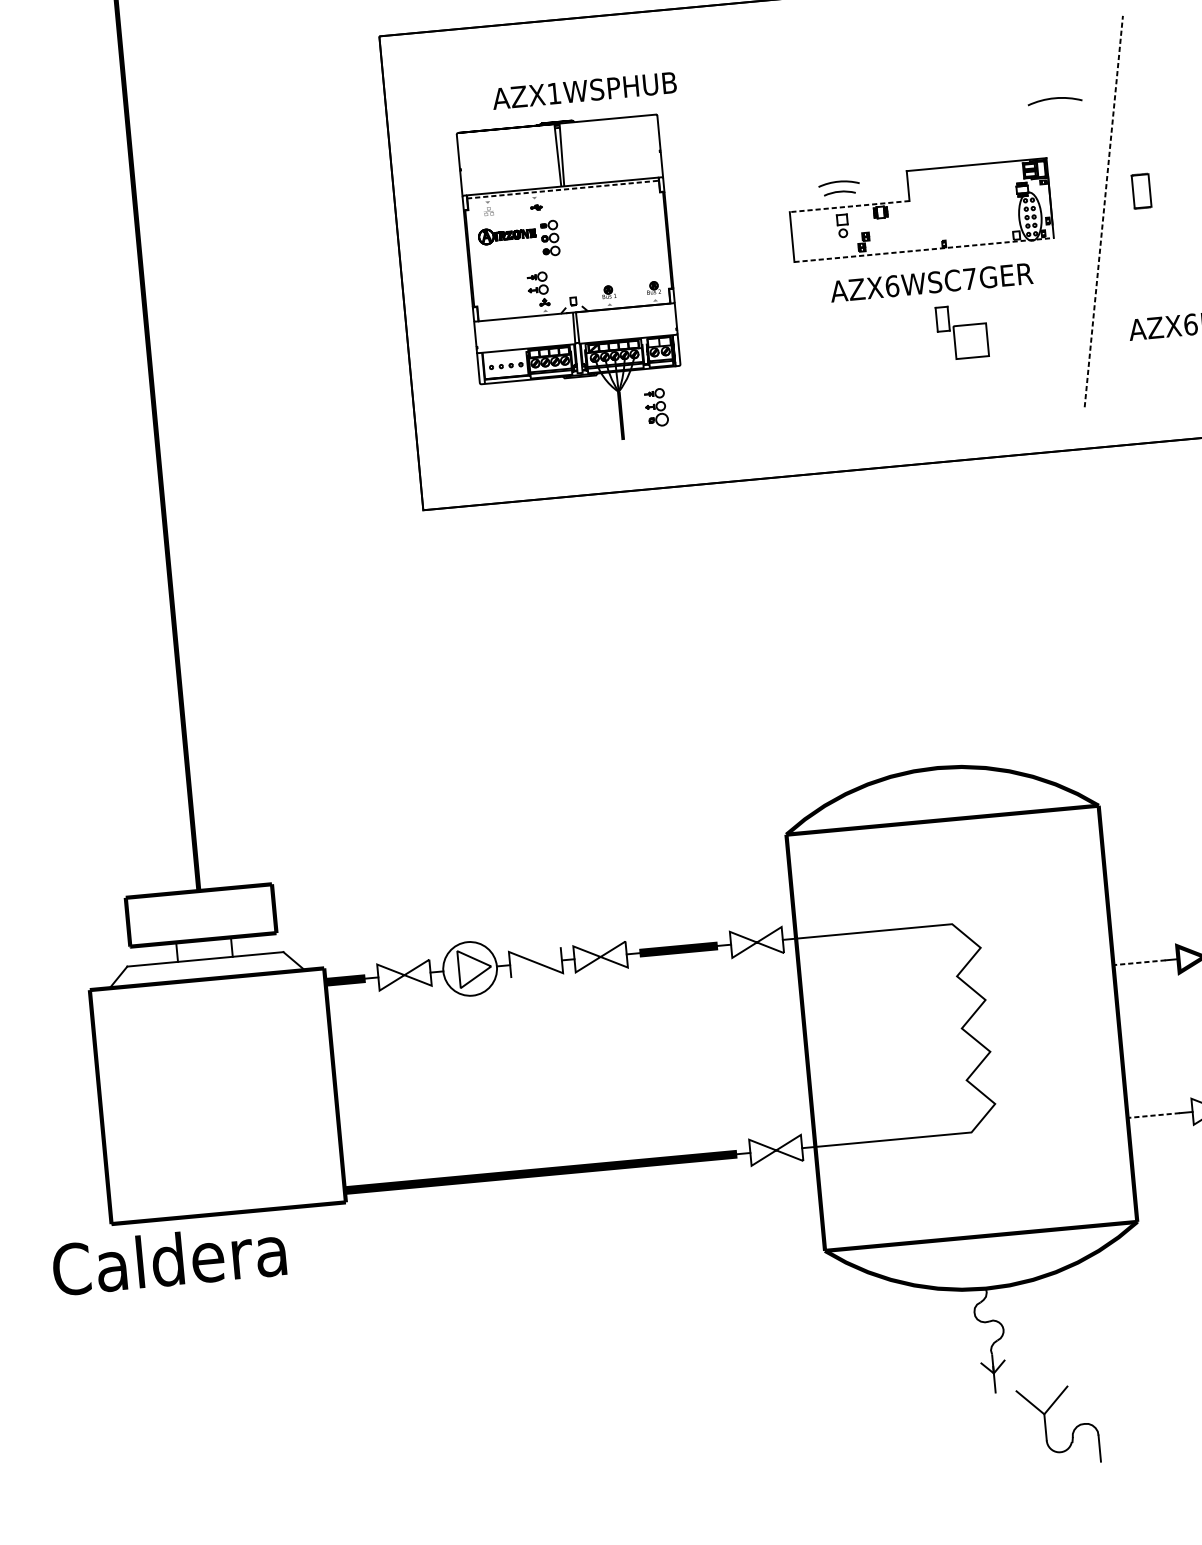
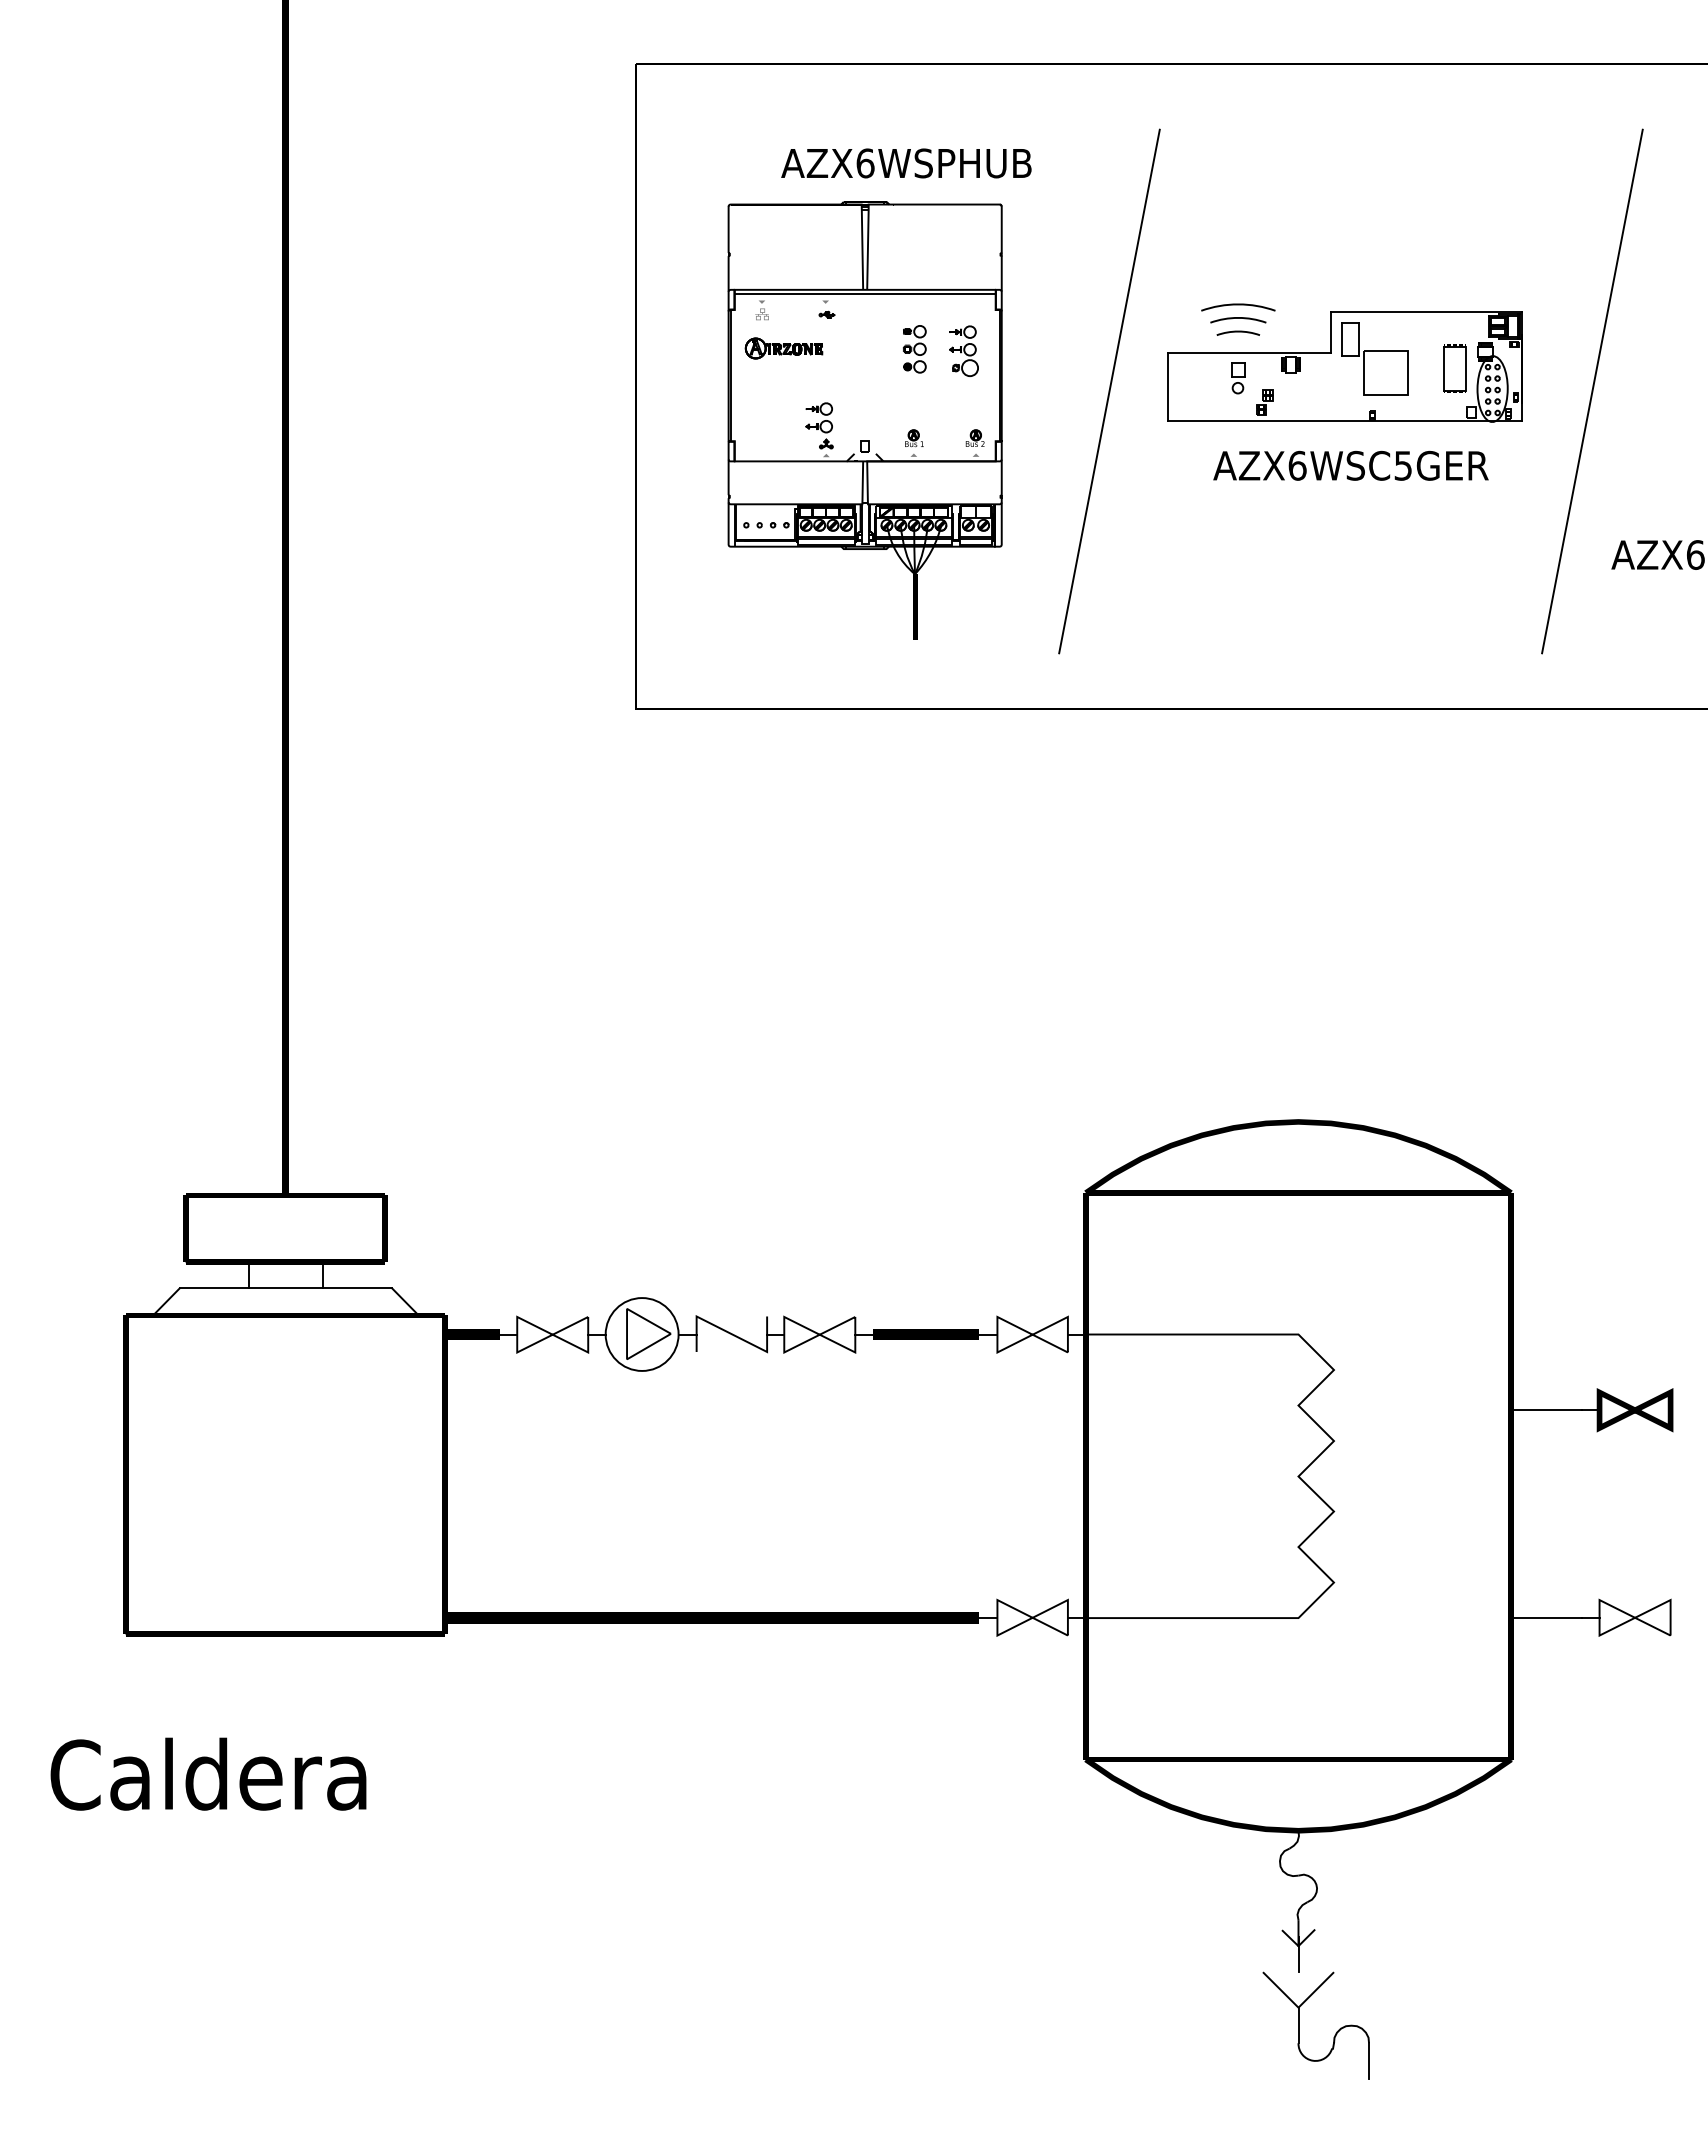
text: (554, 93) -> (865, 163), AZX1WSPHUB -> AZX6WSPHUB
arc: (1054, 99) -> (1238, 305), moved
line: (563, 189) -> (865, 294), dashed -> solid
part: (1141, 191) -> (1454, 368), moved
line: (849, 206) -> (1249, 352), dashed -> solid
line: (1103, 211) -> (1592, 391), dashed -> solid
part: (550, 238) -> (914, 349), moved
line: (749, 244) -> (1109, 391), added
line: (924, 249) -> (1345, 420), dashed -> solid
text: (969, 278) -> (1402, 465), AZX6WSC7GER -> AZX6WSC5GER
part: (961, 331) -> (1374, 358), moved
part: (656, 407) -> (963, 350), moved
line: (1139, 963) -> (1546, 1410), dashed -> solid
line: (1153, 1115) -> (1546, 1618), dashed -> solid
text: (169, 1259) -> (208, 1773), moved
part: (1046, 1427) -> (1299, 2025), moved

